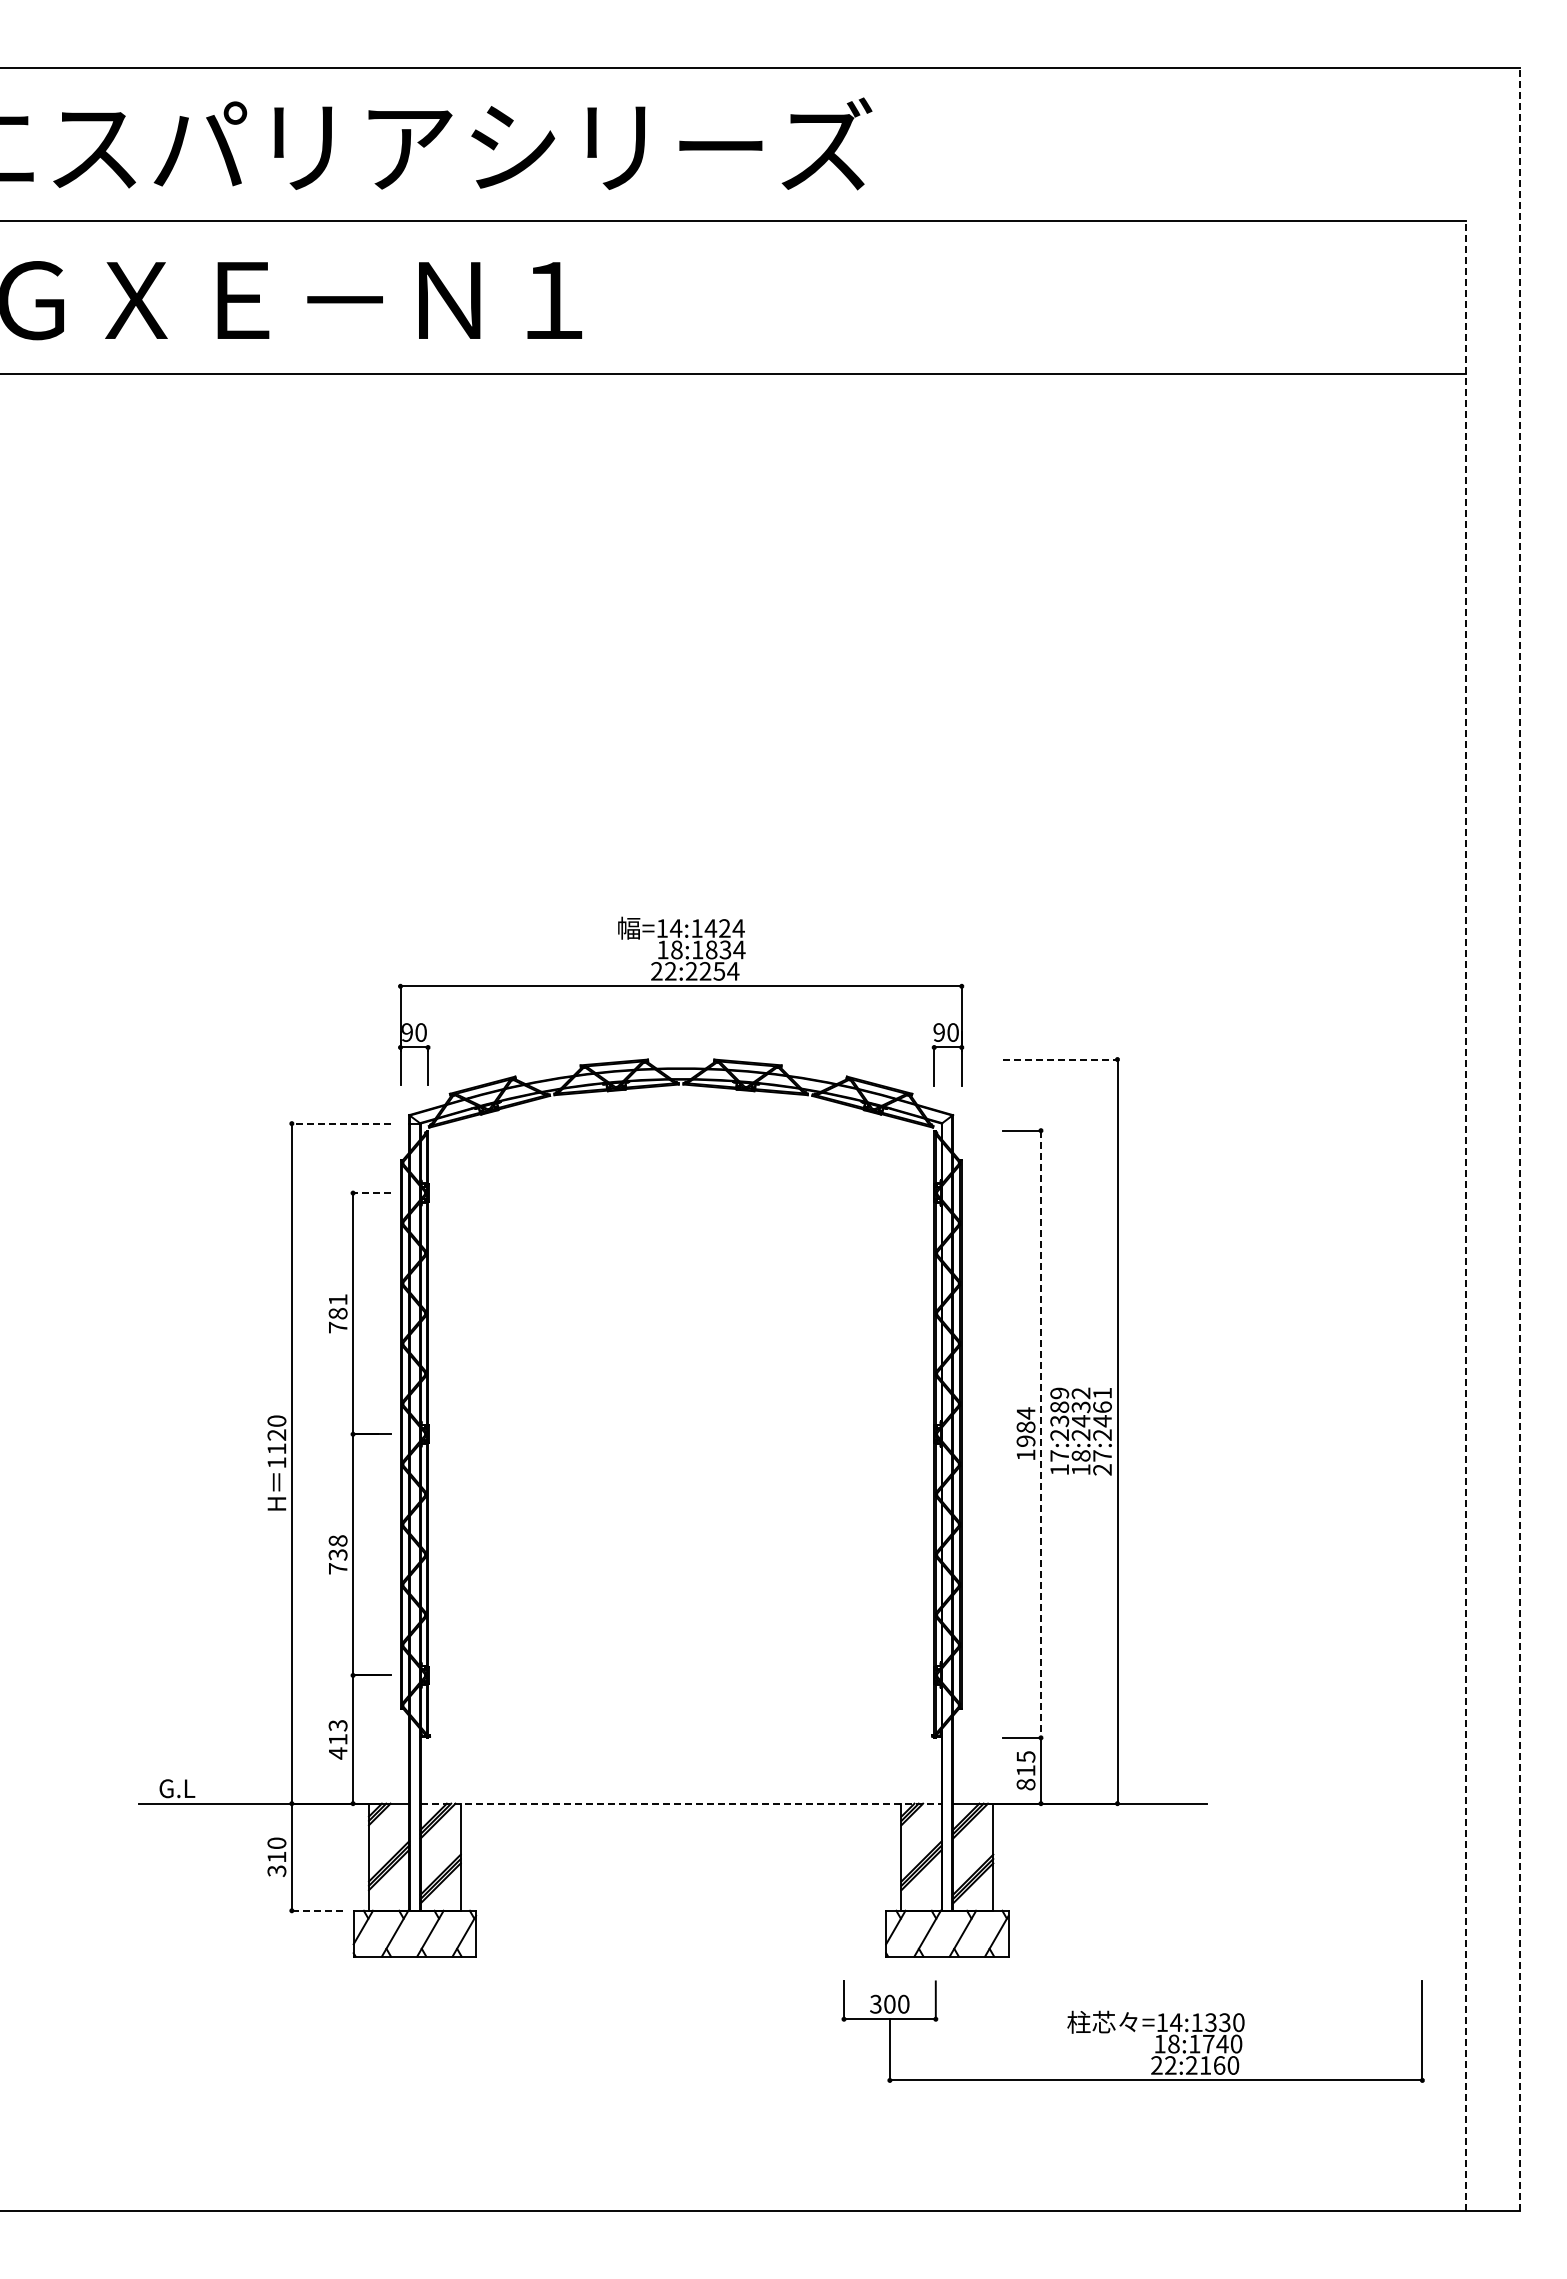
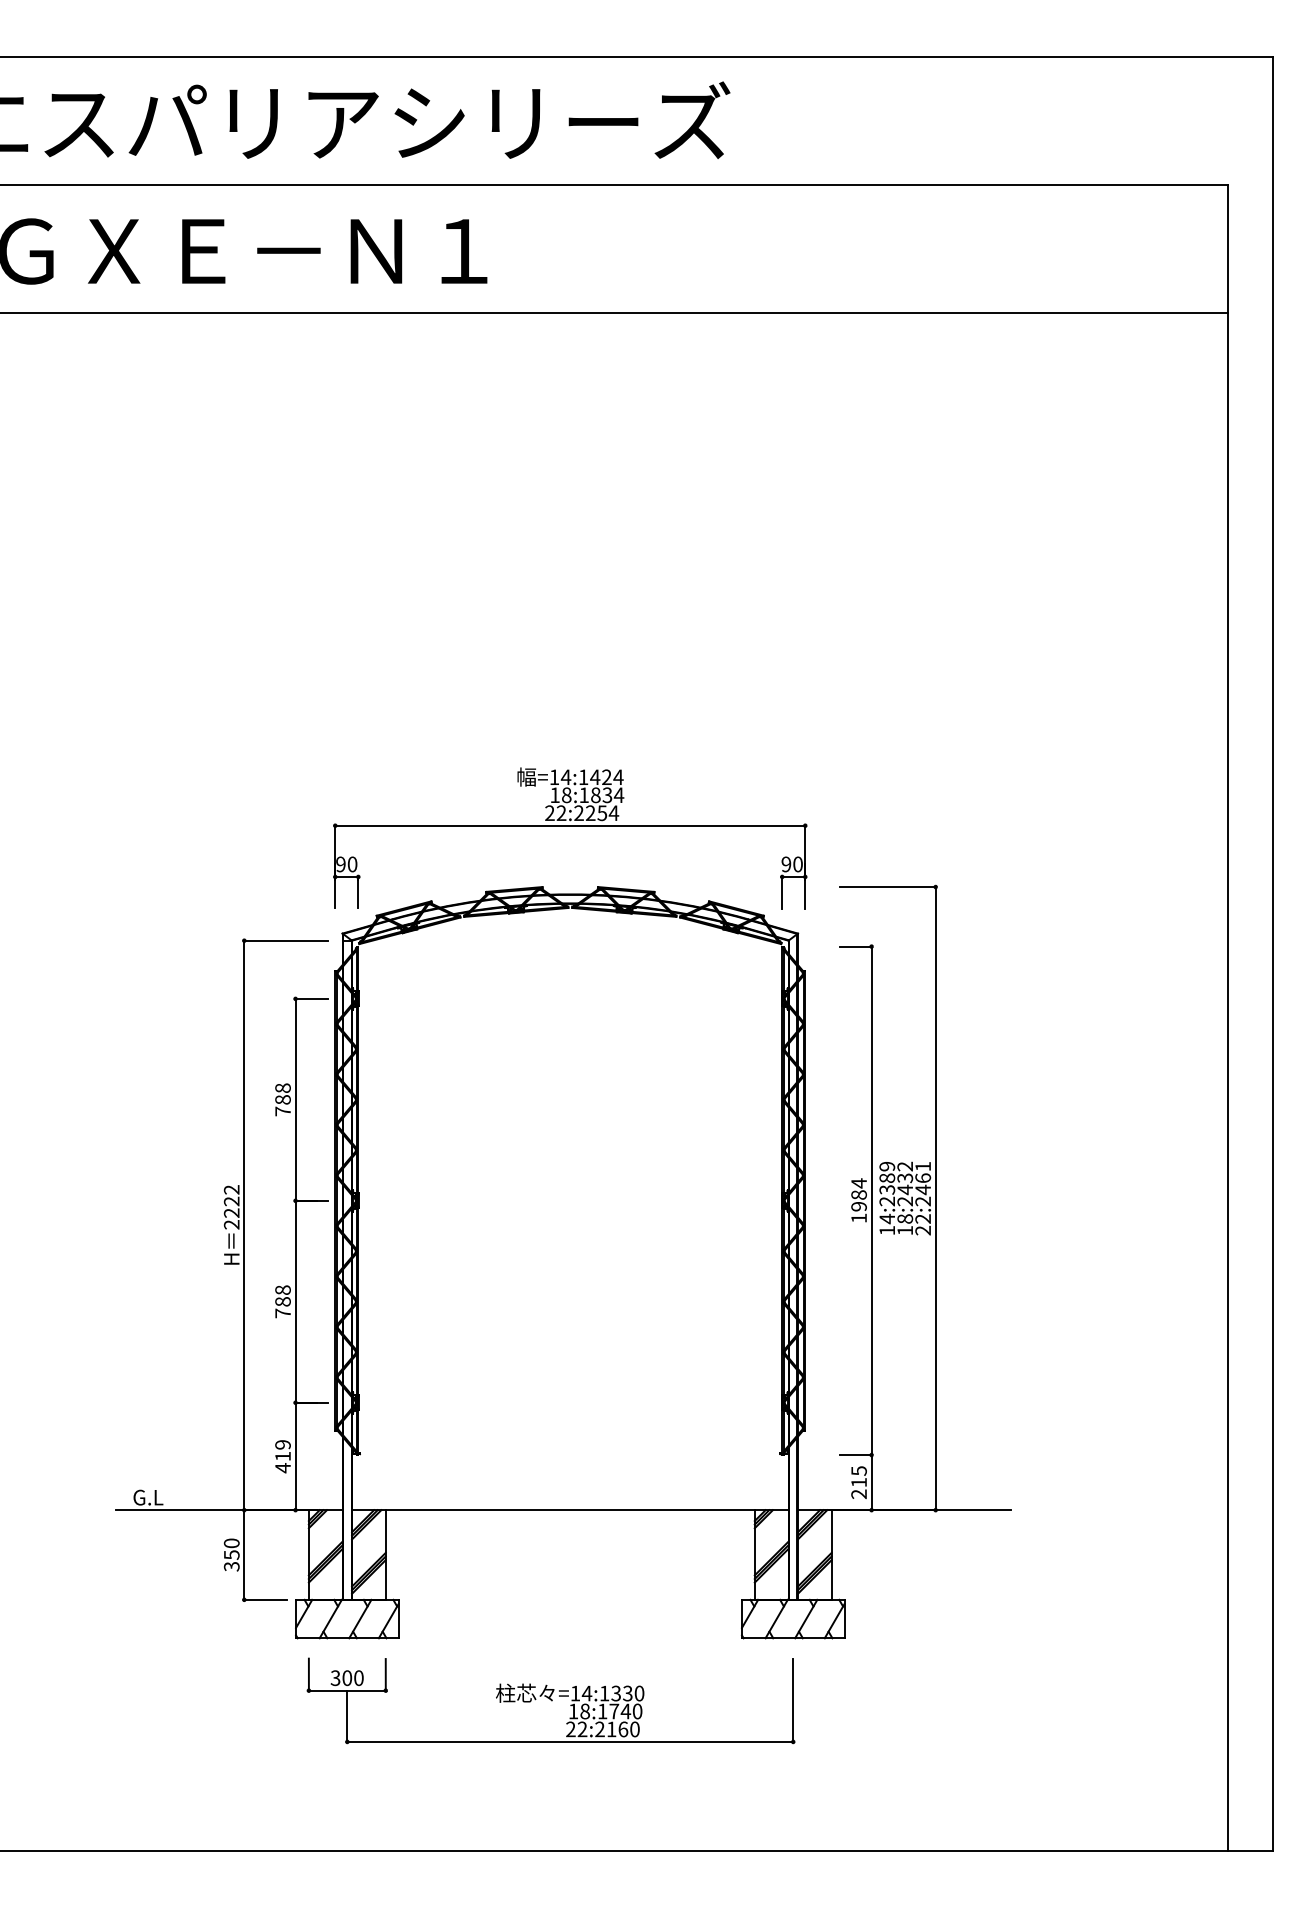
line: (1060, 1059) -> (887, 887), dashed -> solid
line: (341, 1123) -> (285, 940), dashed -> solid
line: (1519, 1139) -> (1272, 954), dashed -> solid
line: (371, 1193) -> (310, 999), dashed -> solid
line: (1466, 1216) -> (1227, 1018), dashed -> solid
text: (337, 1299) -> (282, 1087), 781 -> 788
line: (1040, 1434) -> (871, 1201), dashed -> solid
text: (276, 1441) -> (231, 1206), 1120 -> 2222
text: (1059, 1455) -> (887, 1218), 17:2389 -> 14:2389
text: (1102, 1455) -> (923, 1218), 27:2461 -> 22:2461
text: (337, 1554) -> (282, 1301), 738 -> 788
text: (338, 1725) -> (283, 1444), 413 -> 419
text: (1025, 1784) -> (858, 1494), 815 -> 215
line: (681, 1803) -> (570, 1510), dashed -> solid
text: (276, 1857) -> (231, 1555), 310 -> 350
line: (317, 1910) -> (265, 1599), dashed -> solid
part: (1132, 2031) -> (550, 1700), moved

